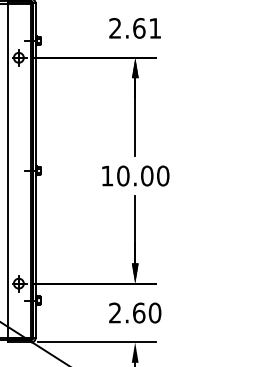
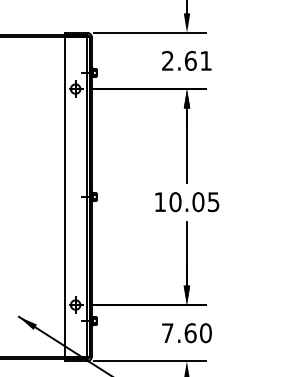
text: (163, 176) -> (213, 202), 10.00 -> 10.05
text: (114, 312) -> (167, 332), 2.60 -> 7.60

